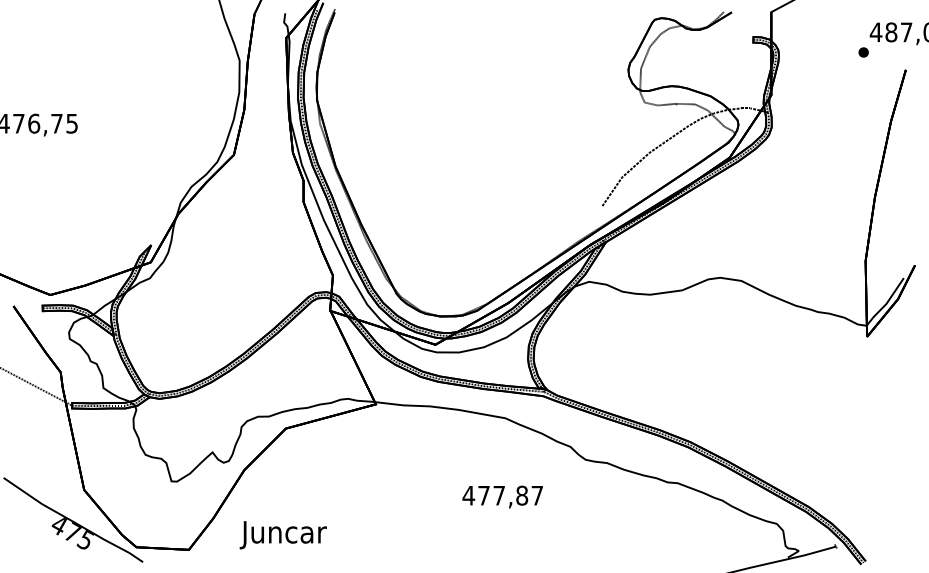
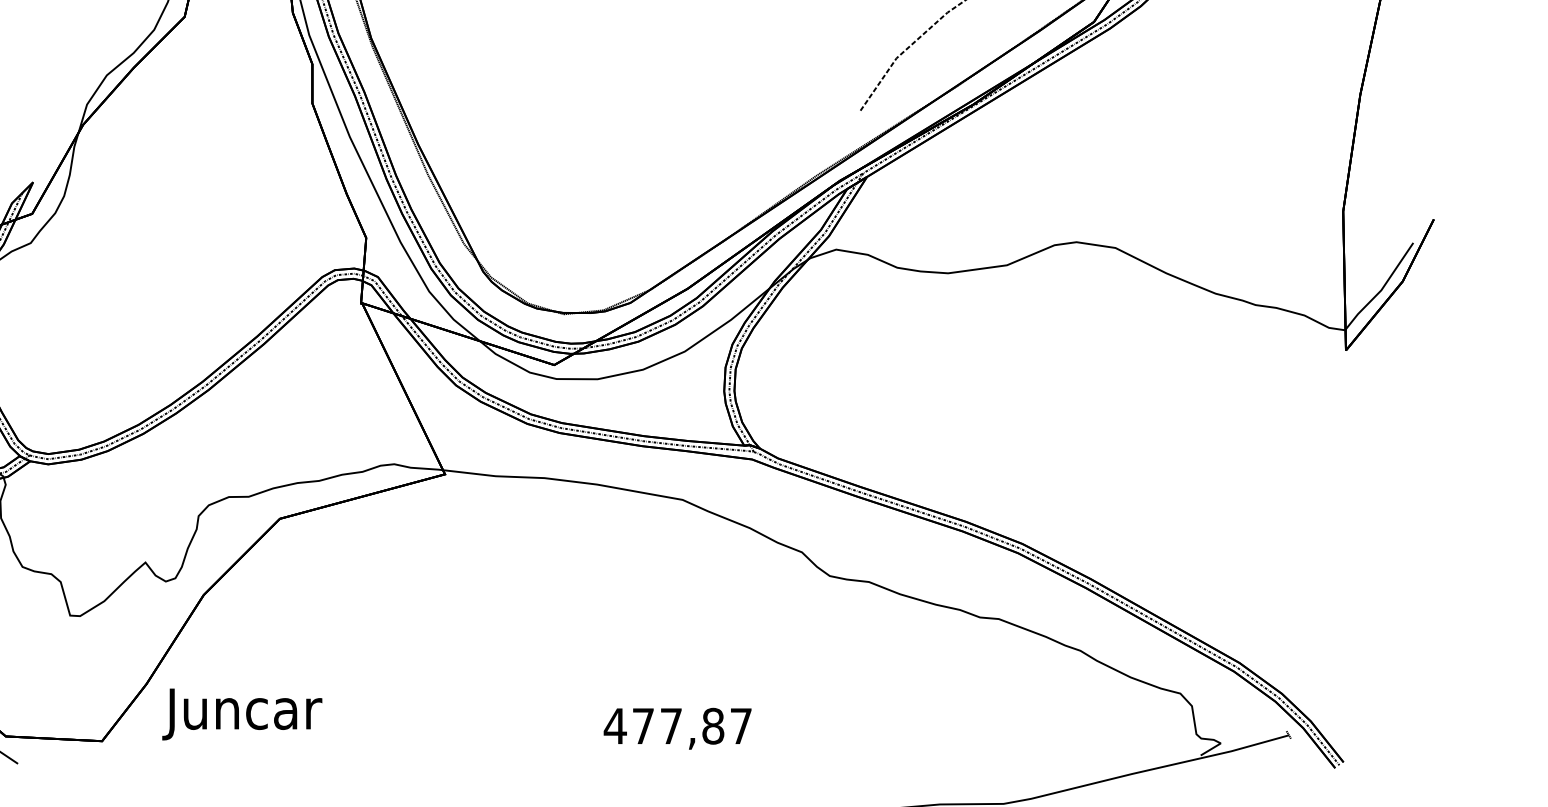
text: (502, 496) -> (677, 727), moved
text: (282, 535) -> (240, 714), moved

